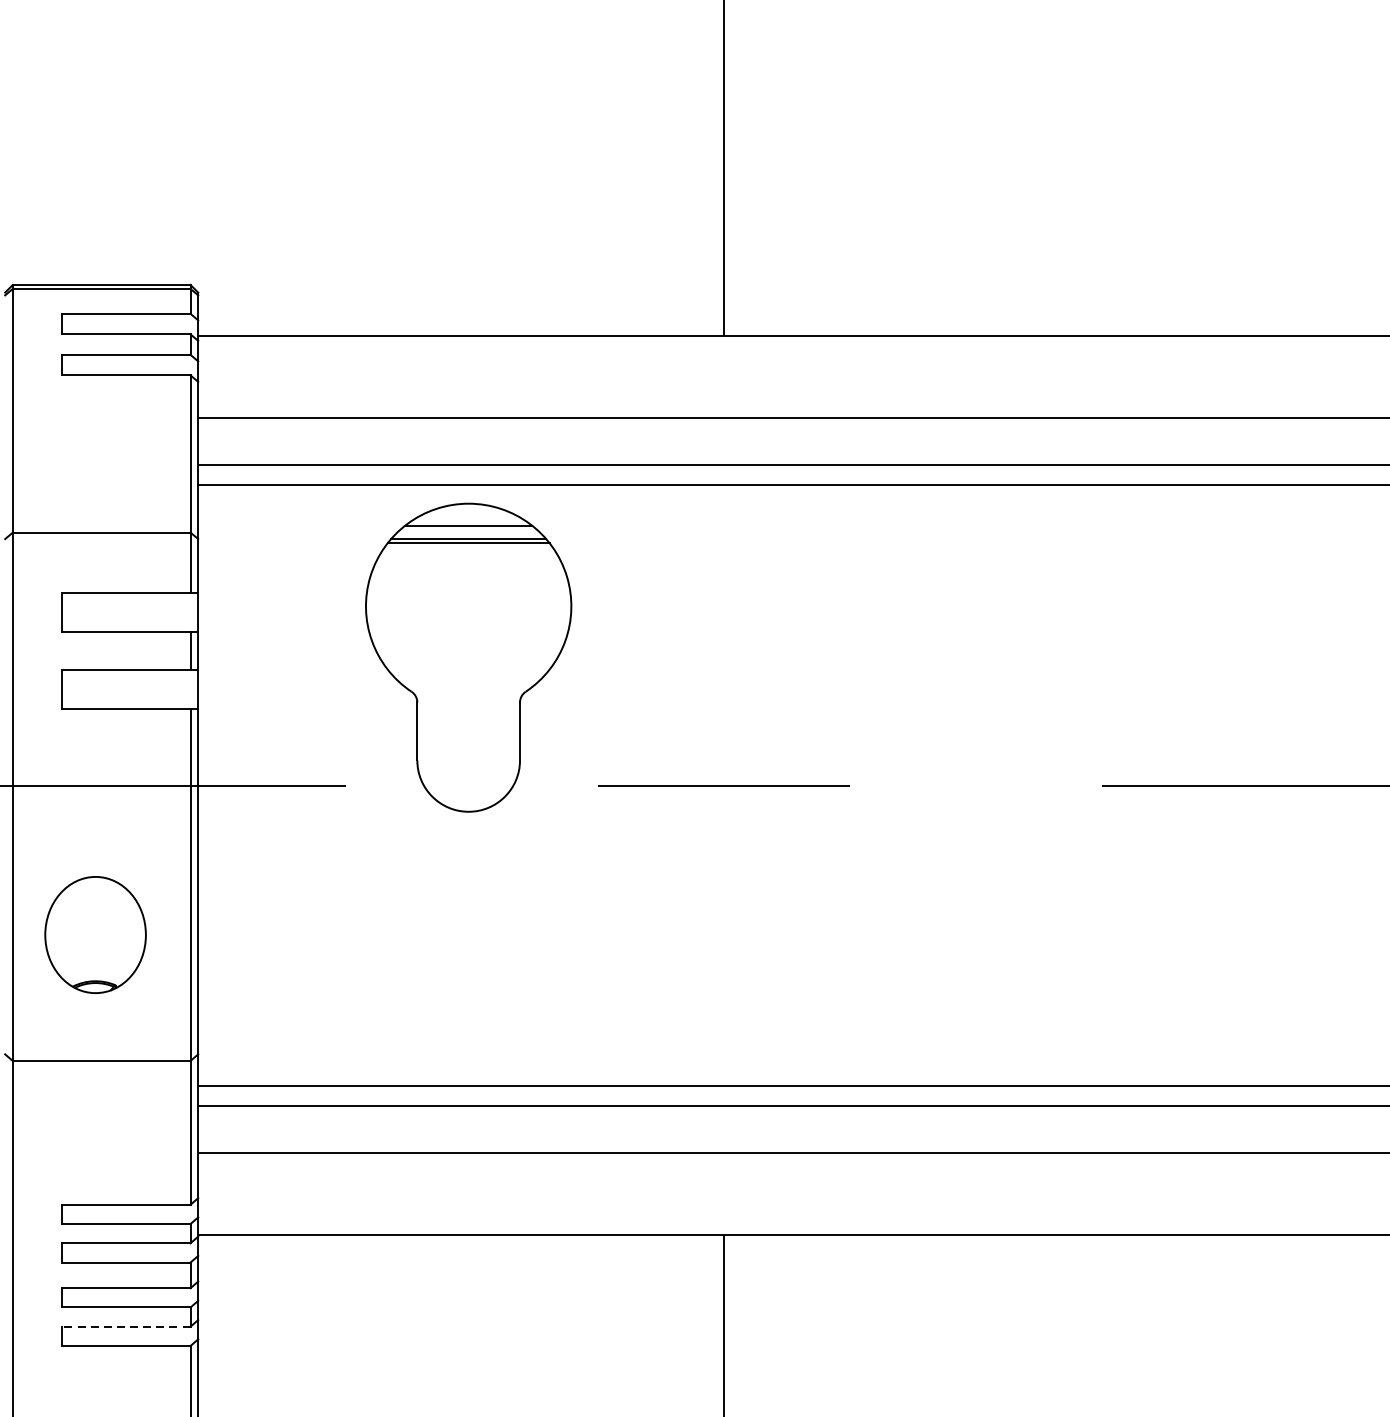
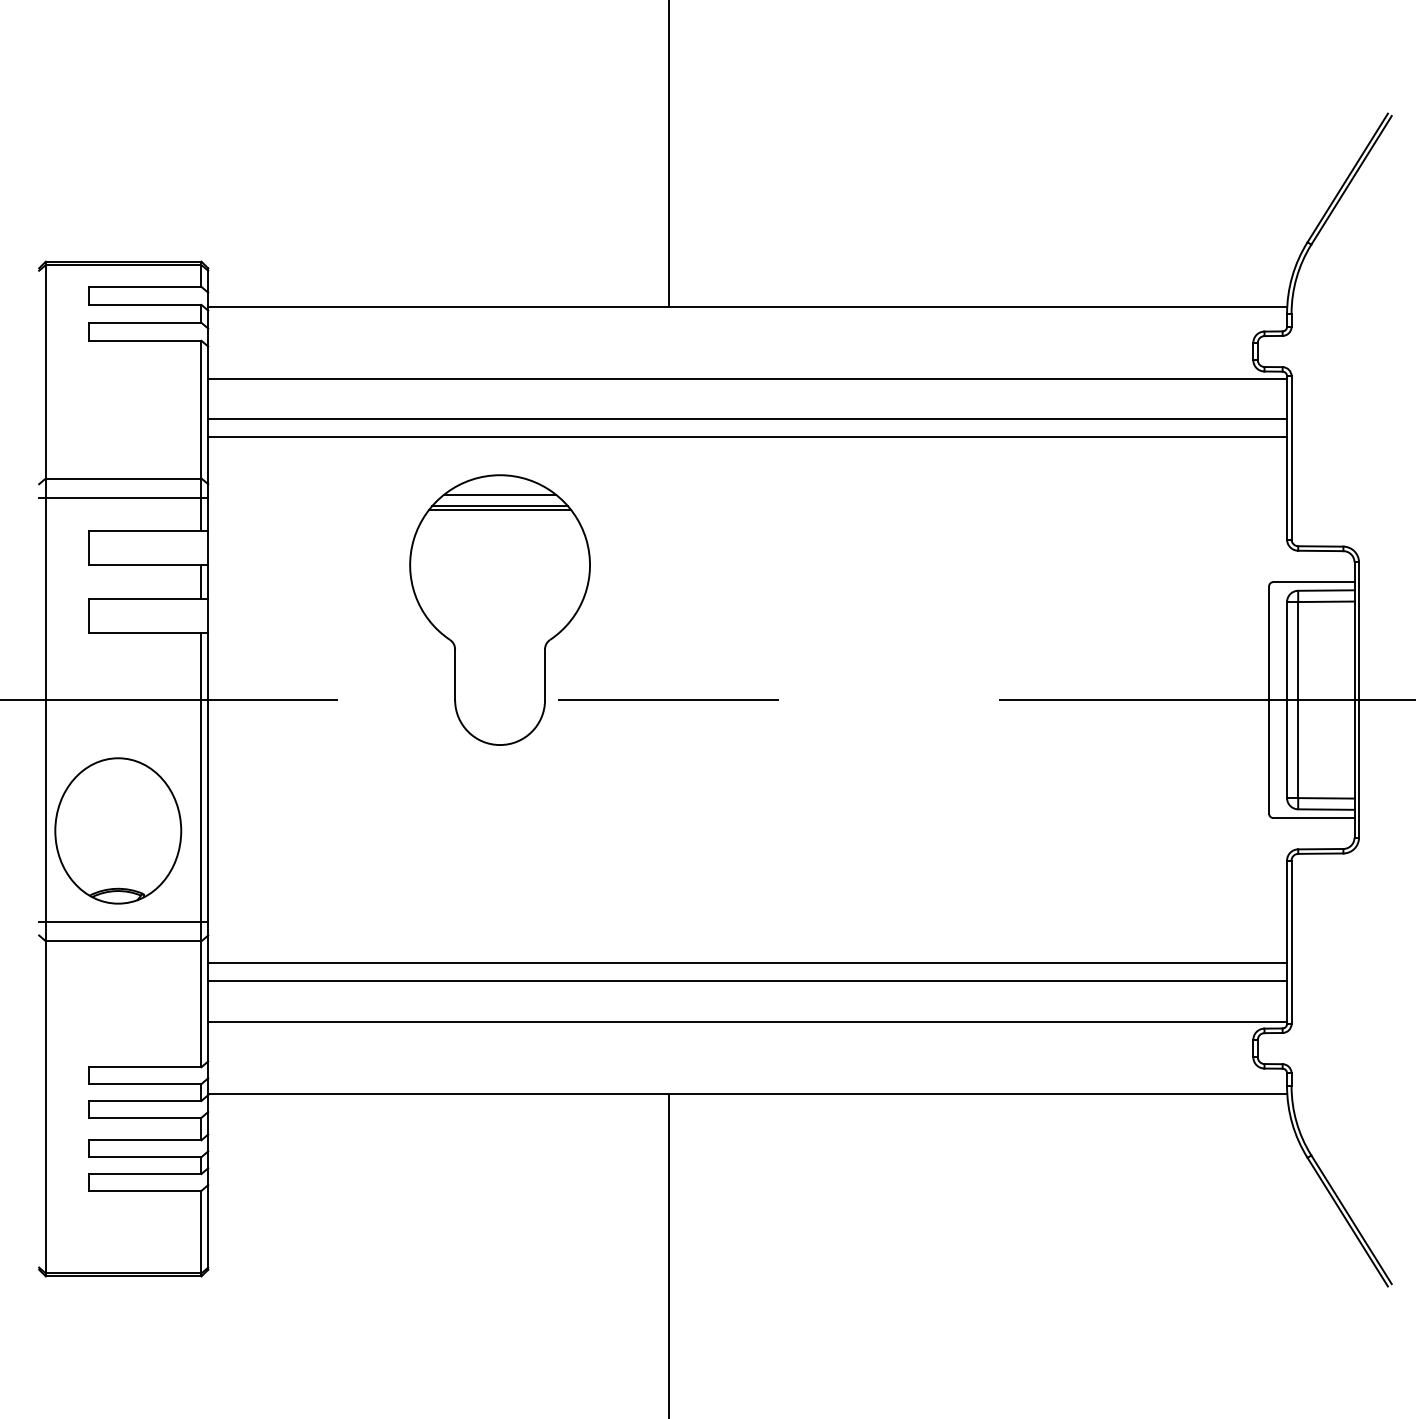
line: (101, 554) -> (123, 497), added
part: (468, 657) -> (499, 609), moved
part: (95, 934) -> (118, 830), size x1.43
line: (101, 1038) -> (123, 921), added
line: (125, 1327) -> (144, 1174), dashed -> solid

